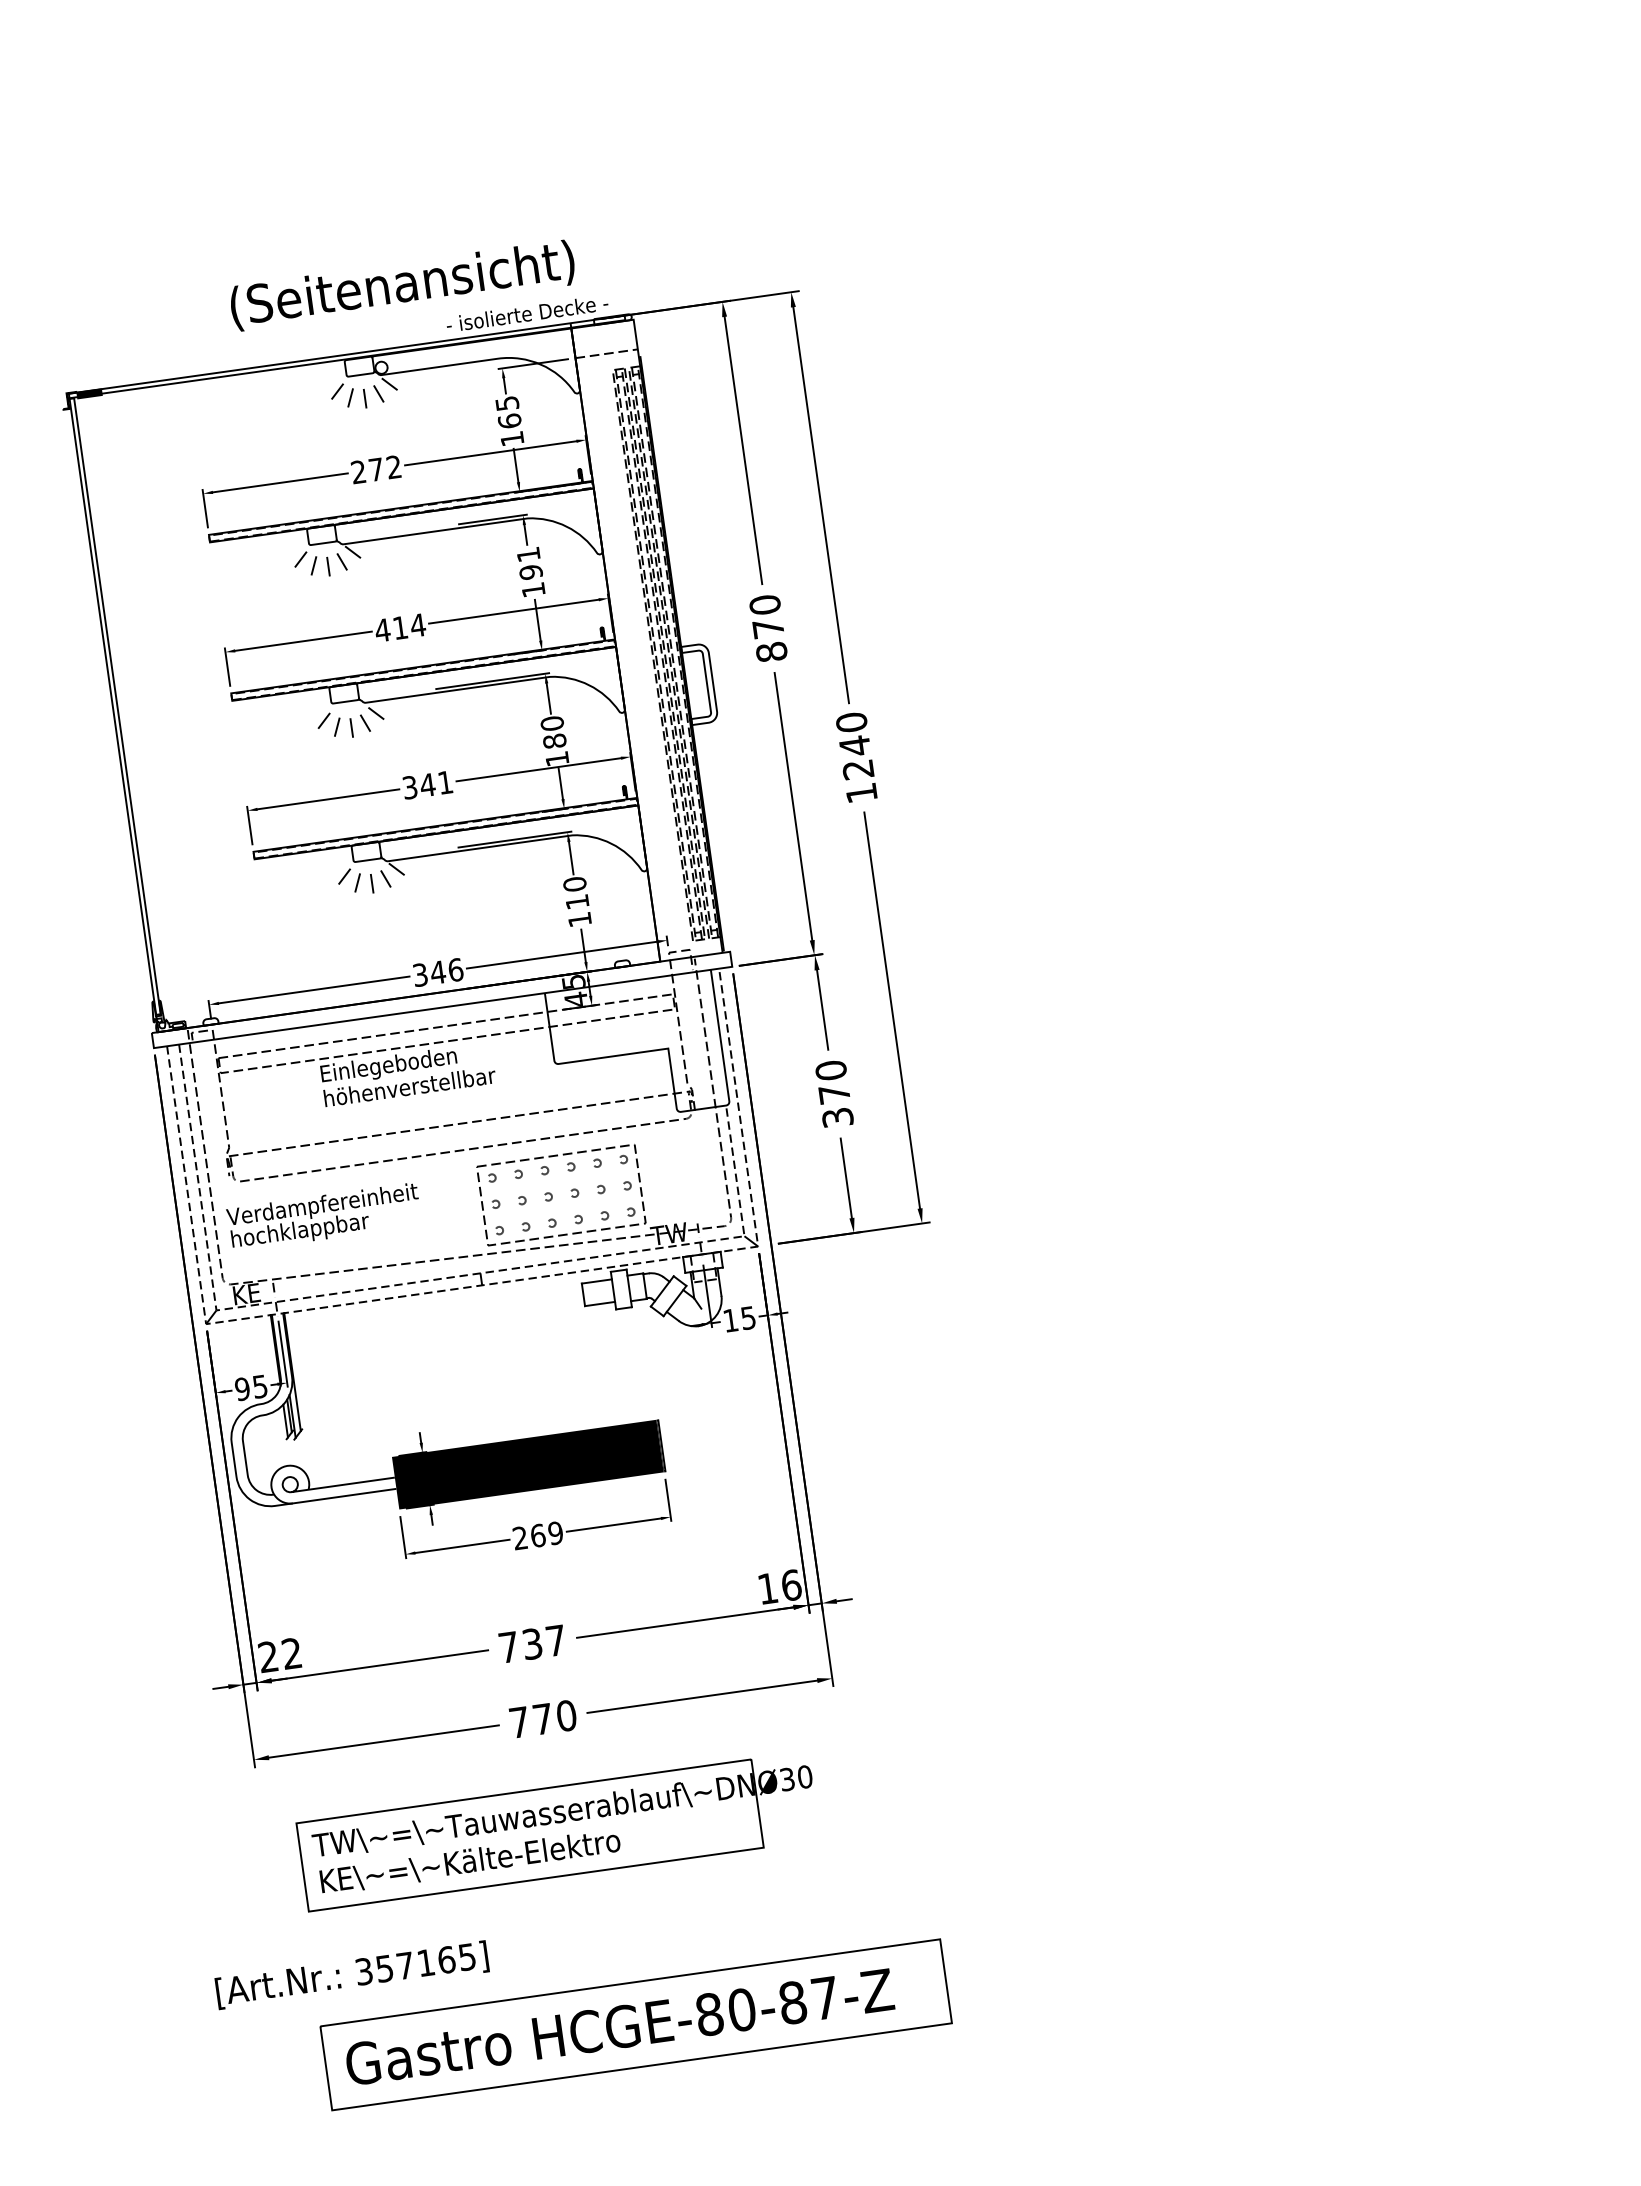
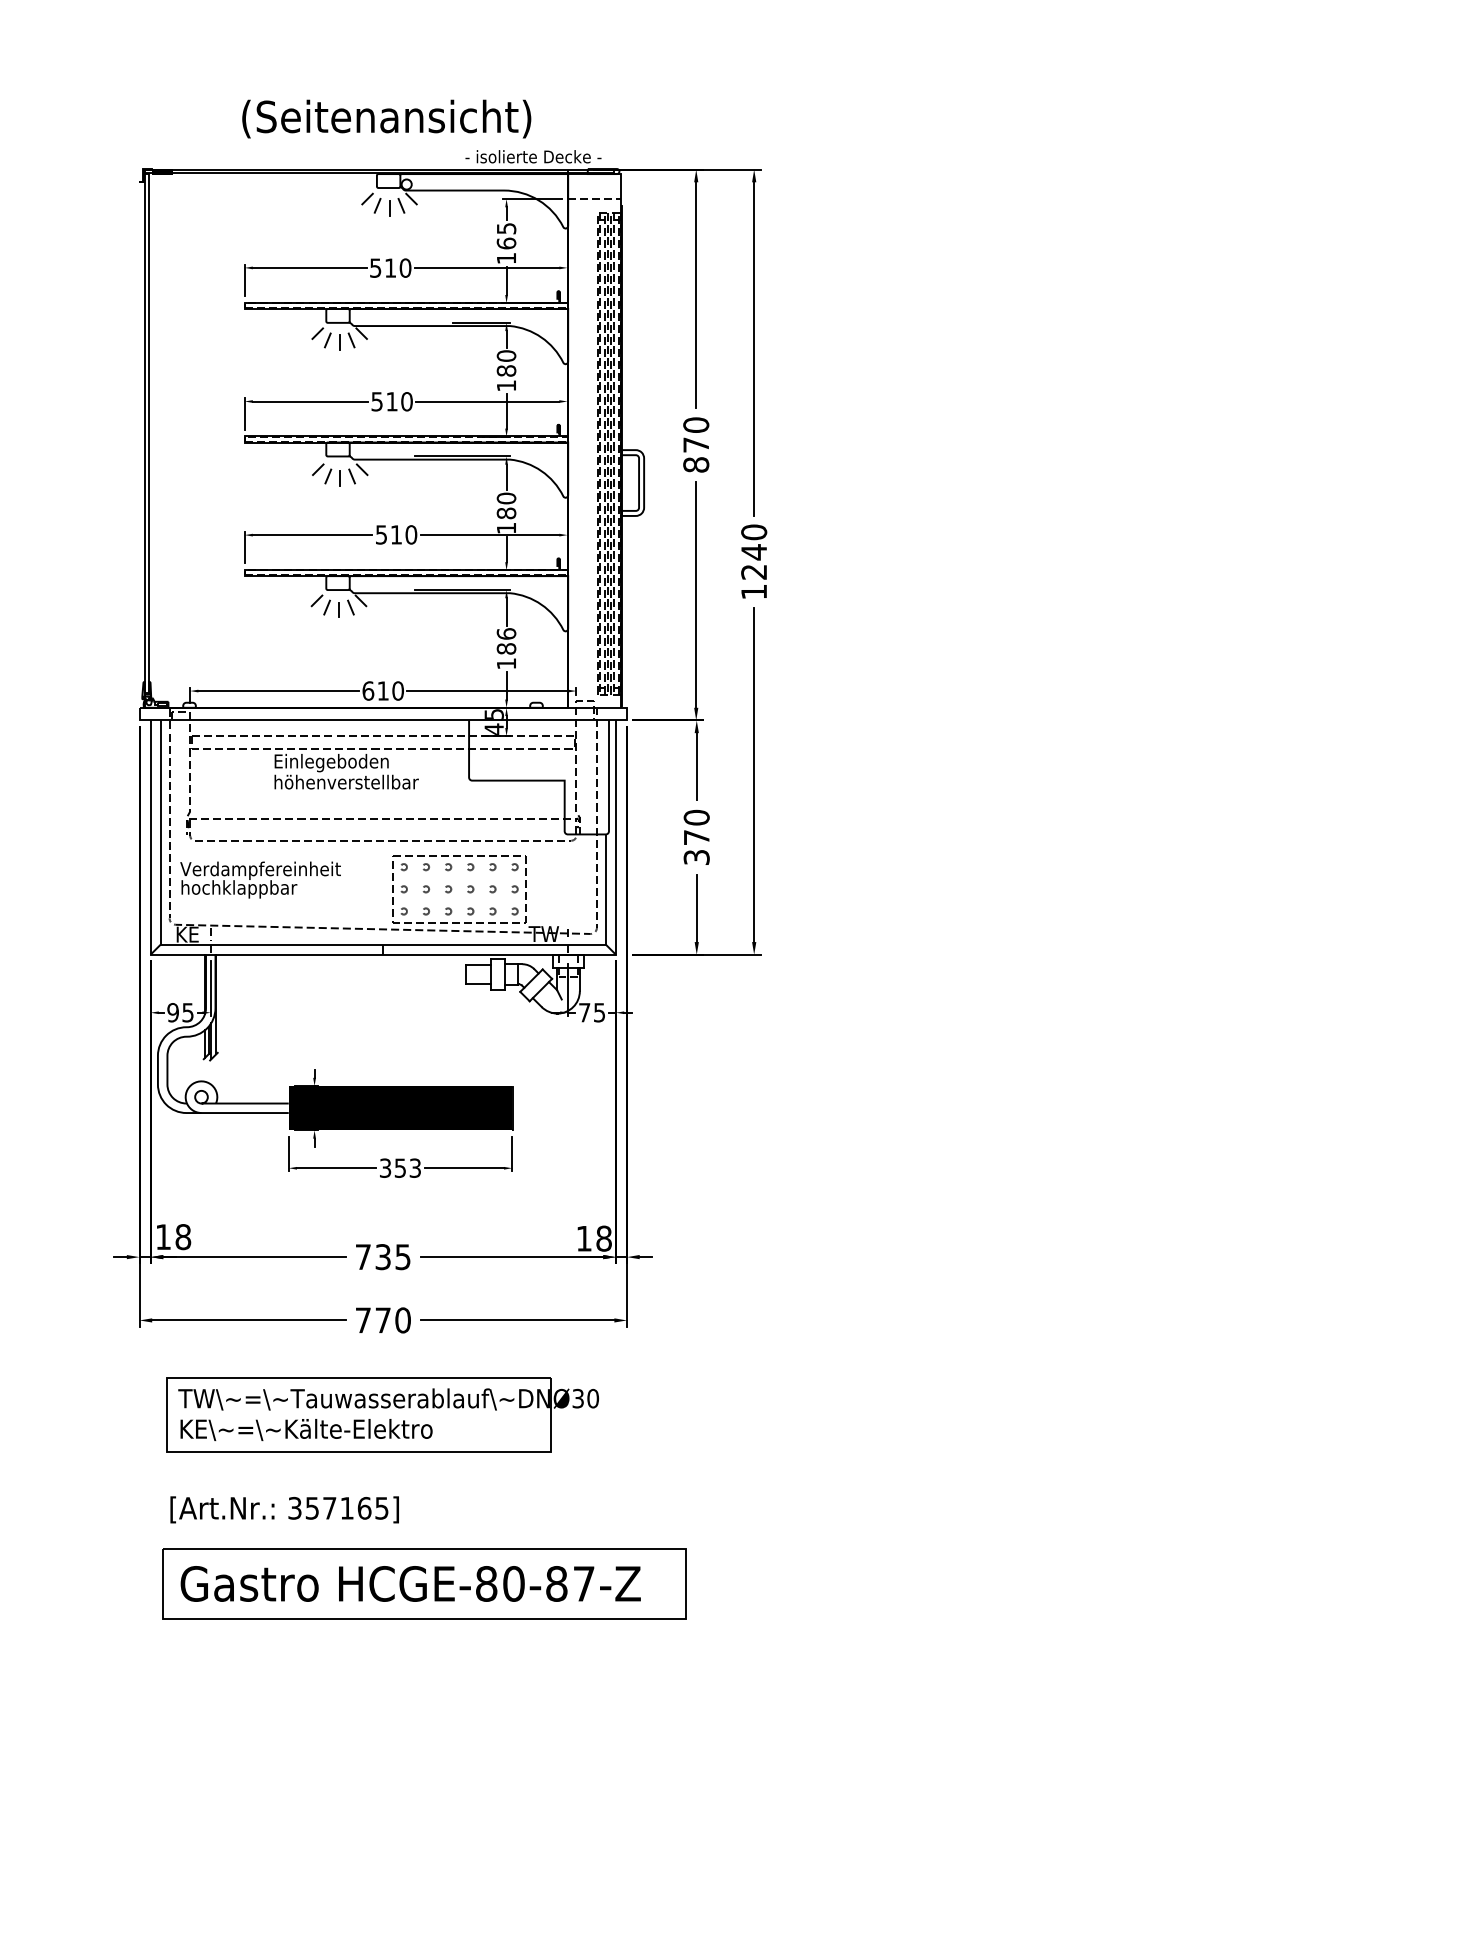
text: (402, 285) -> (386, 118), moved
text: (376, 468) -> (390, 267), 272 -> 510
text: (529, 563) -> (506, 363), 191 -> 180
text: (400, 627) -> (392, 401), 414 -> 510
text: (427, 784) -> (396, 534), 341 -> 510
text: (576, 893) -> (506, 641), 110 -> 186
text: (438, 971) -> (383, 690), 346 -> 610
line: (413, 1282) -> (326, 944), dashed -> solid
line: (482, 1285) -> (383, 954), dashed -> solid
text: (730, 1320) -> (584, 1012), 15 -> 75
text: (538, 1534) -> (400, 1167), 269 -> 353
text: (791, 1585) -> (604, 1238), 16 -> 18
text: (555, 1641) -> (402, 1257), 737 -> 735
text: (280, 1655) -> (173, 1237), 22 -> 18
text: (351, 1974) -> (284, 1509), moved

